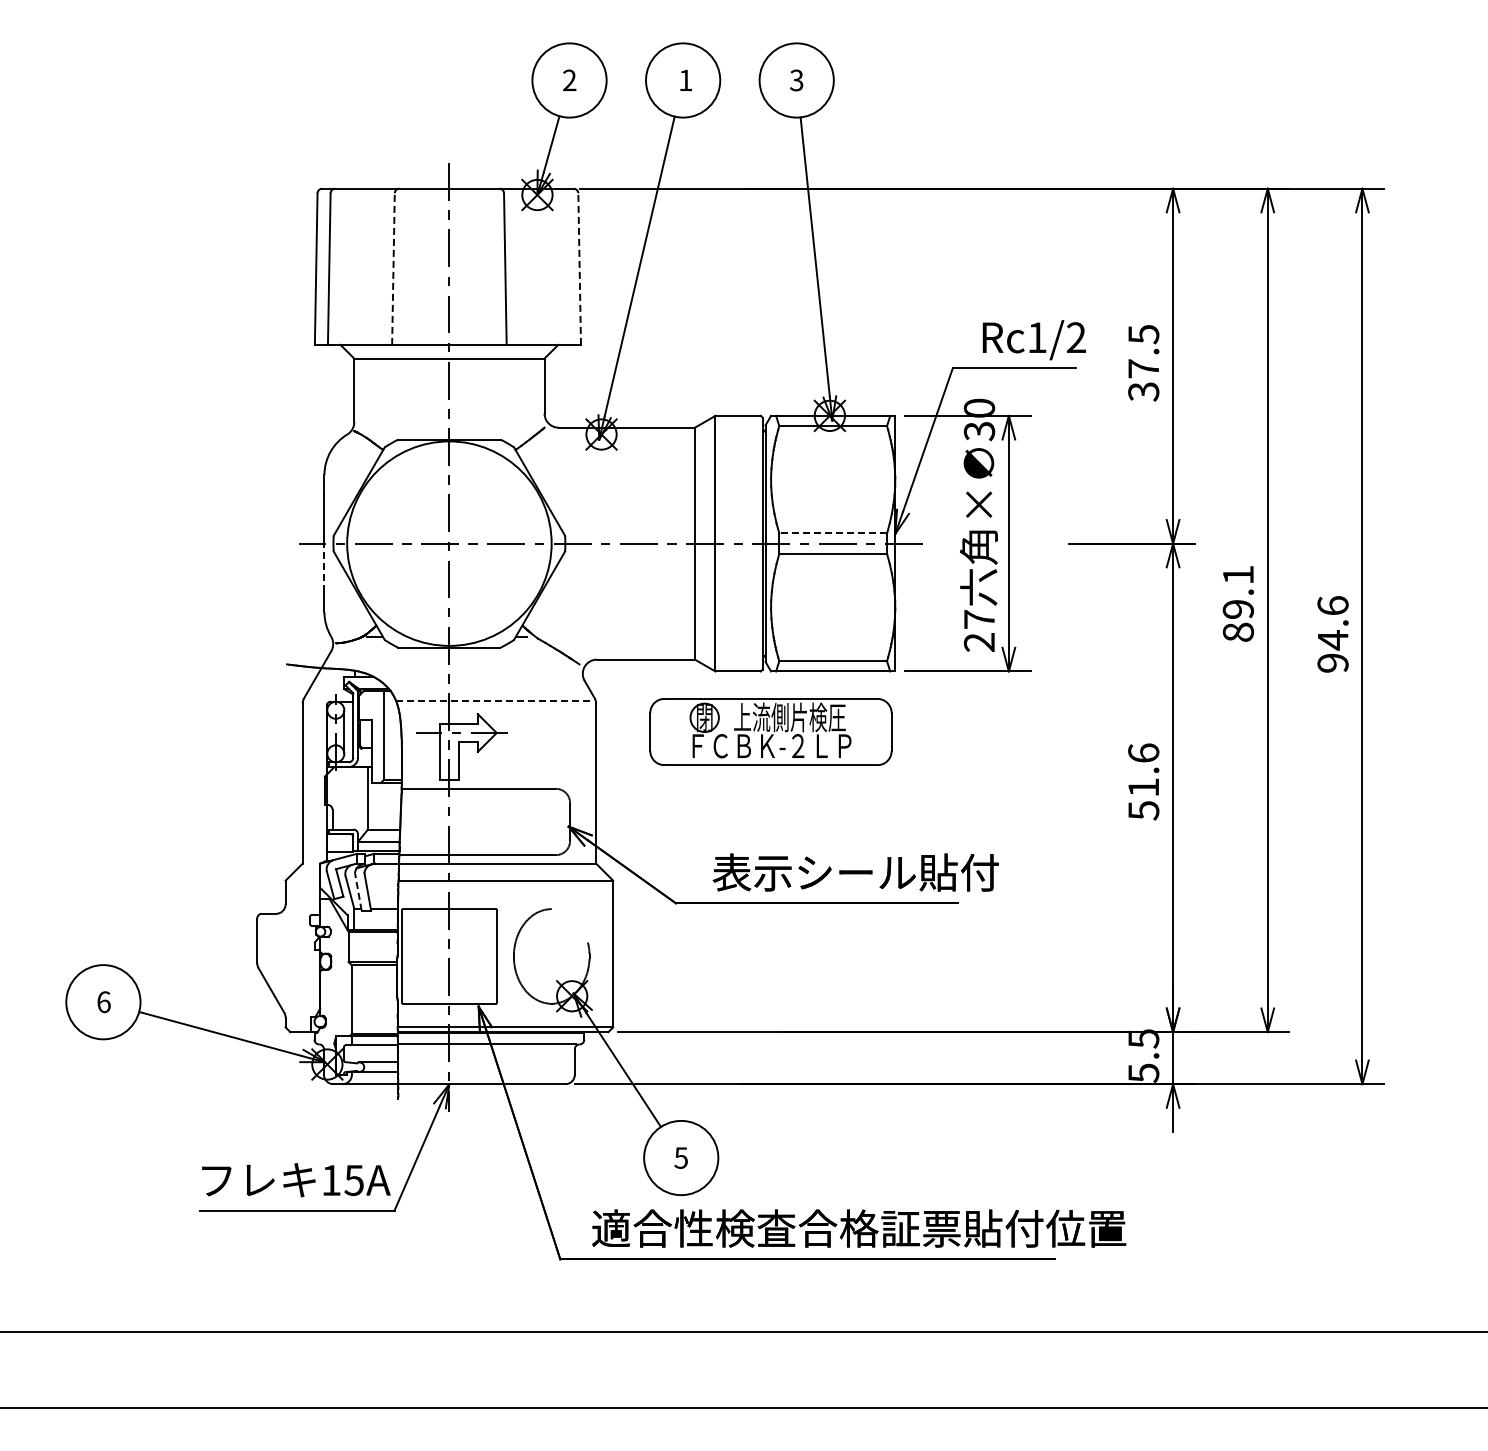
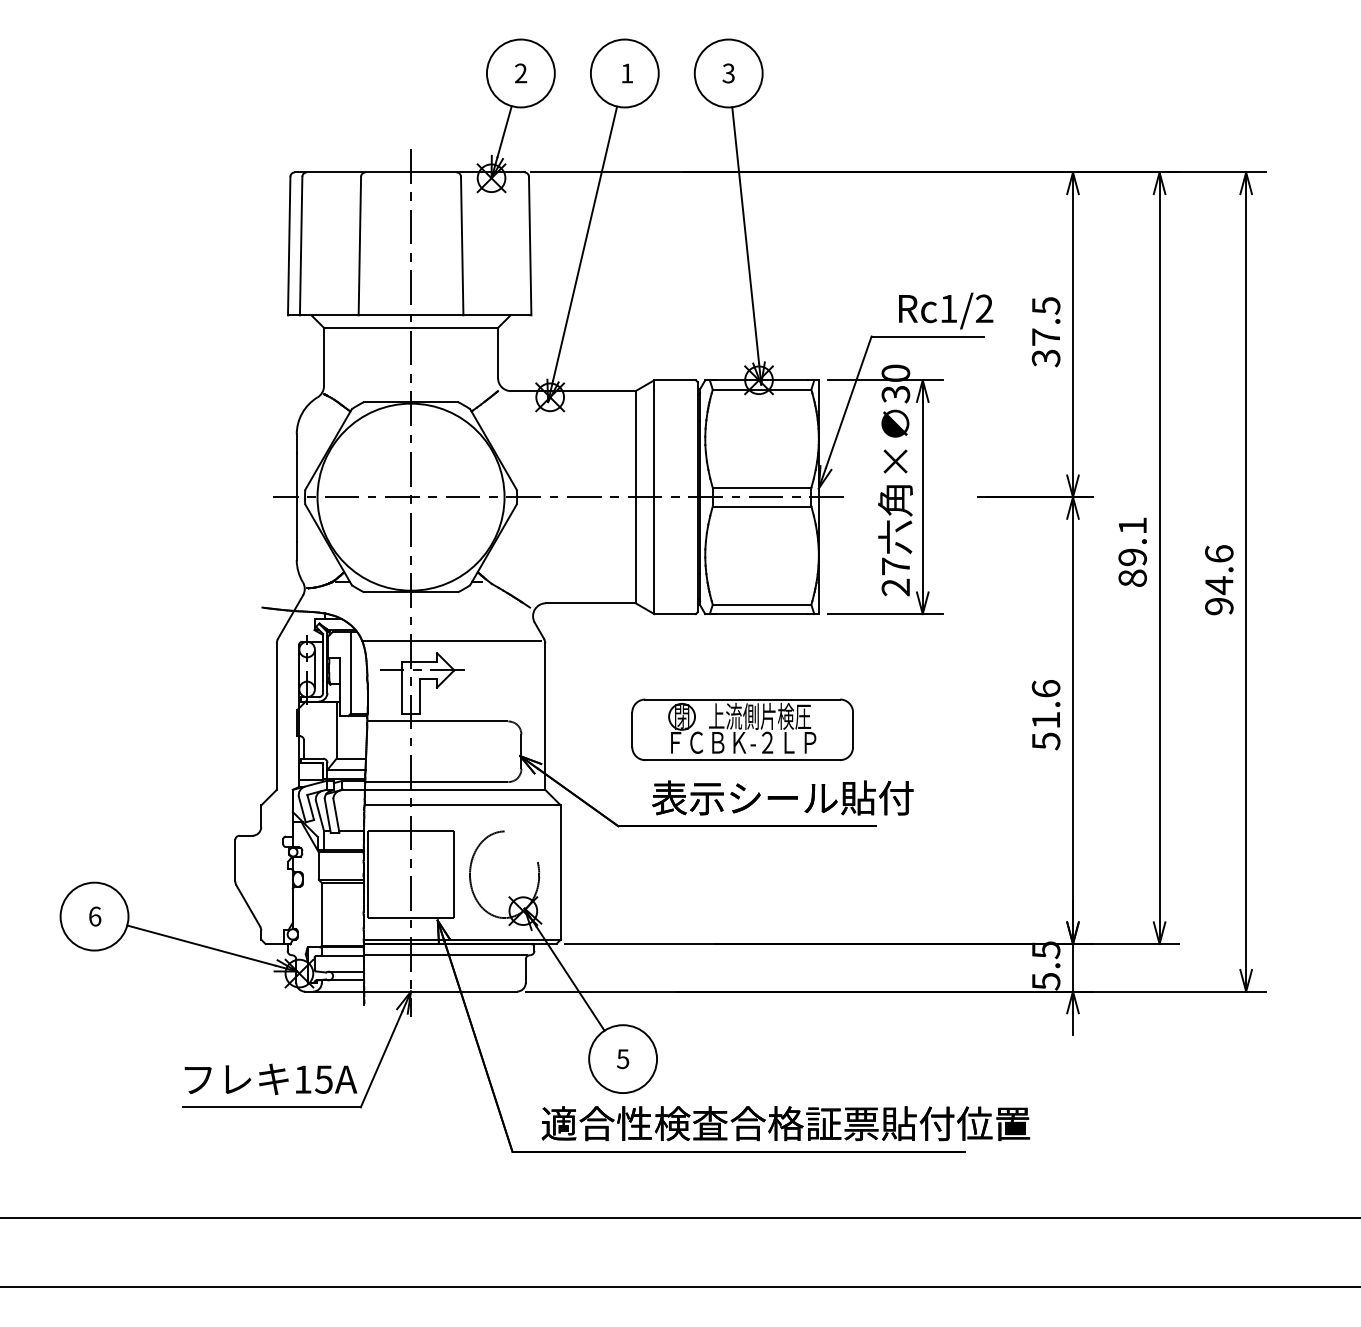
line: (393, 269) -> (359, 246), dashed -> solid
line: (579, 269) -> (530, 246), dashed -> solid
line: (833, 533) -> (762, 487), dashed -> solid
line: (324, 567) -> (296, 518), dashed -> solid
line: (493, 700) -> (451, 640), dashed -> solid
part: (770, 731) -> (742, 729), moved
line: (358, 891) -> (327, 815), dashed -> solid

